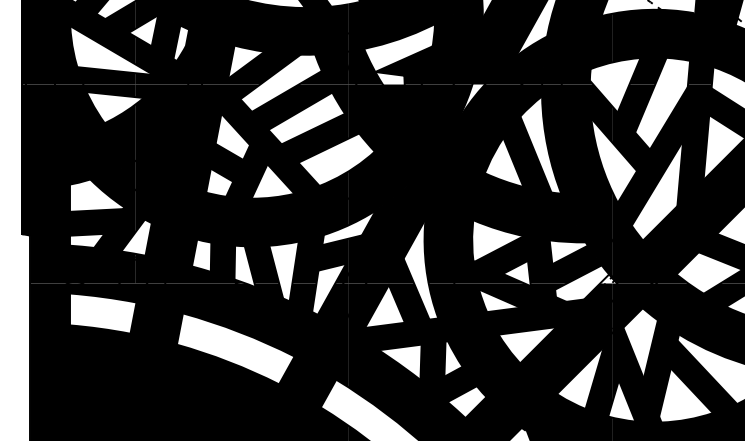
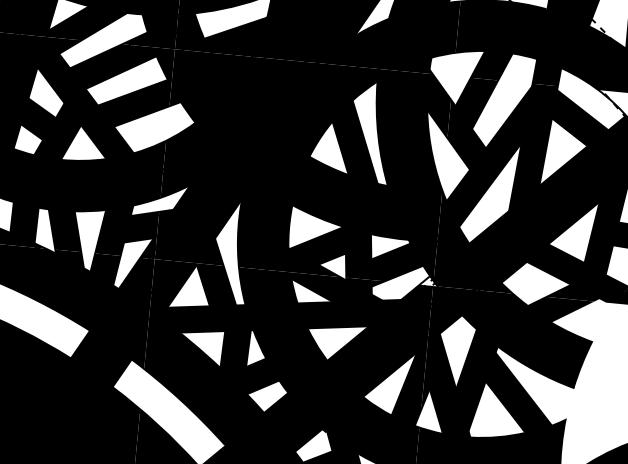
fill: (389, 78) -> (218, 47), added
fill: (470, 103) -> (301, 81), added

